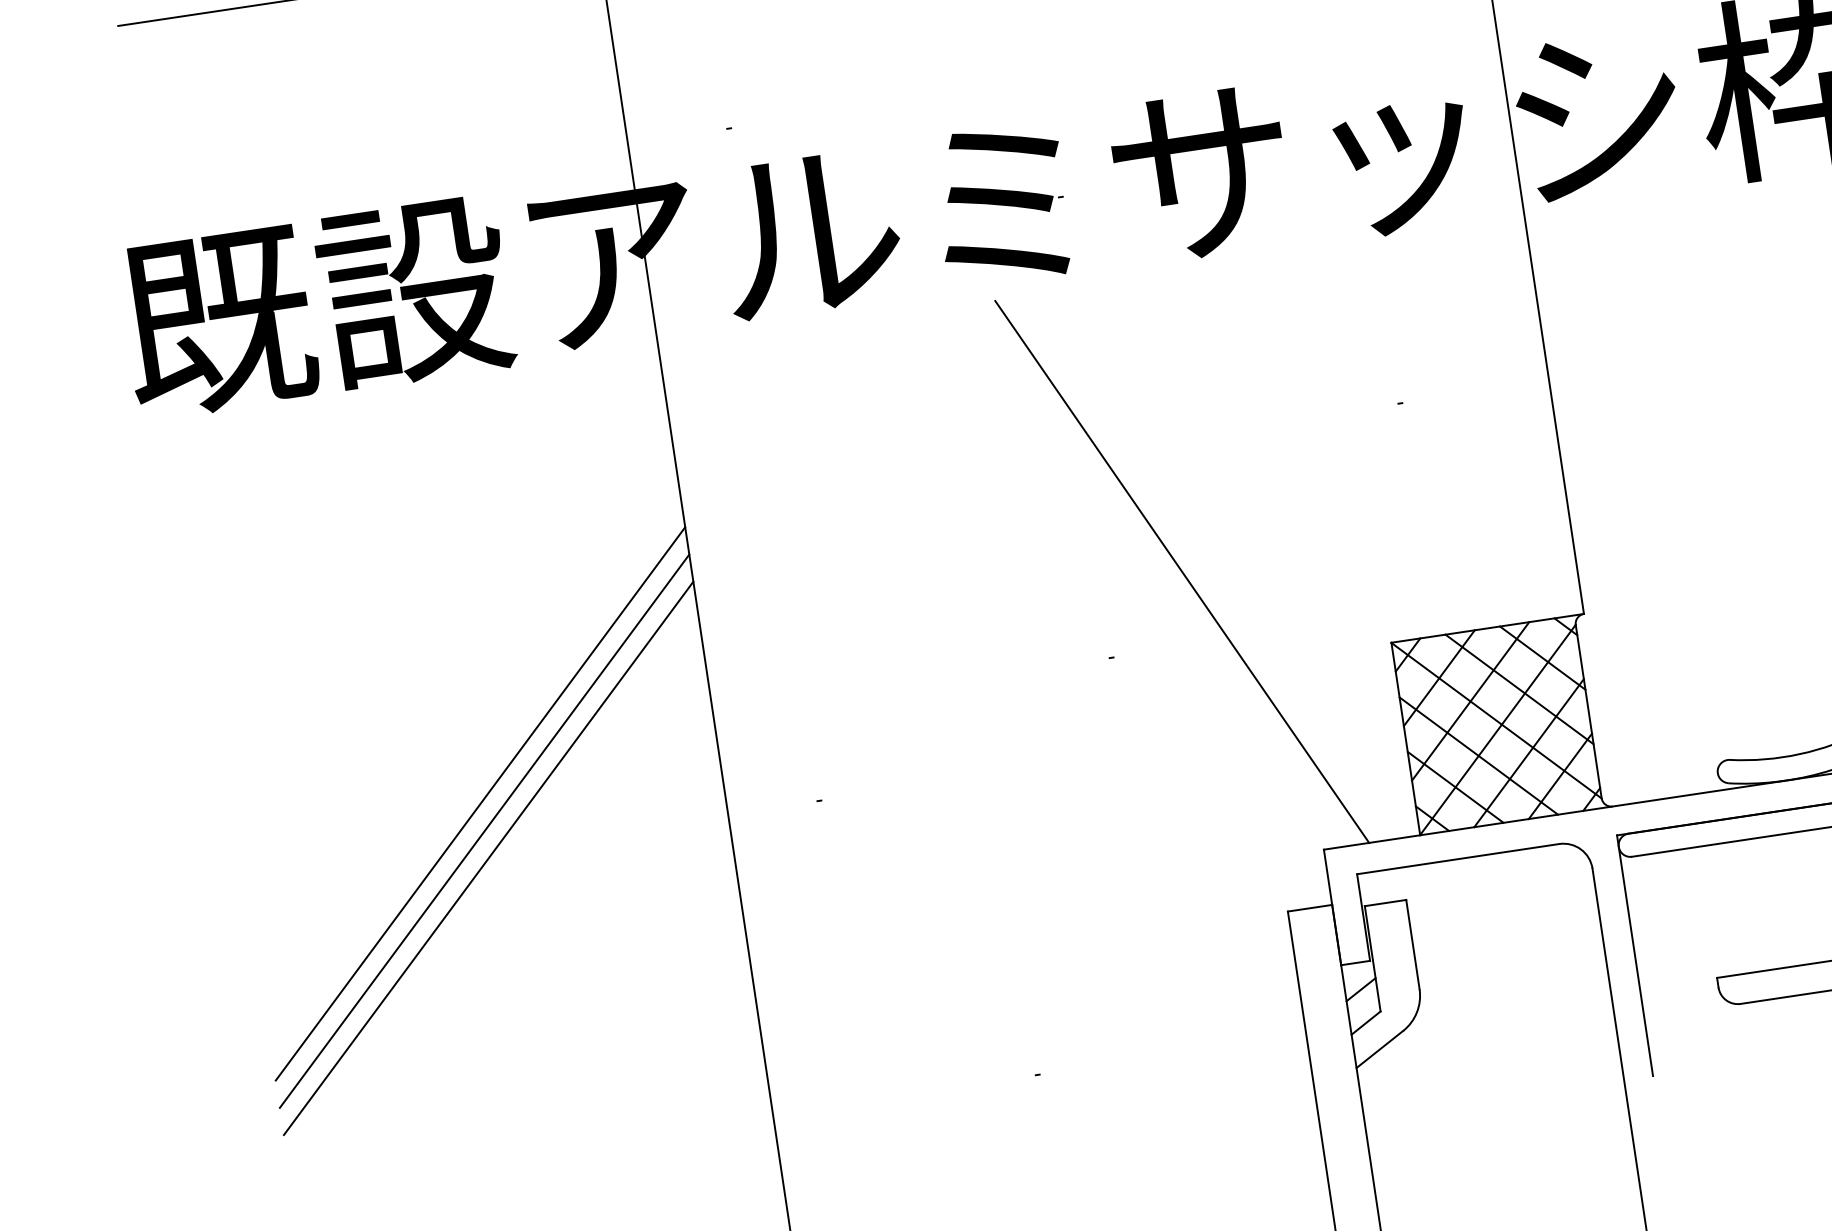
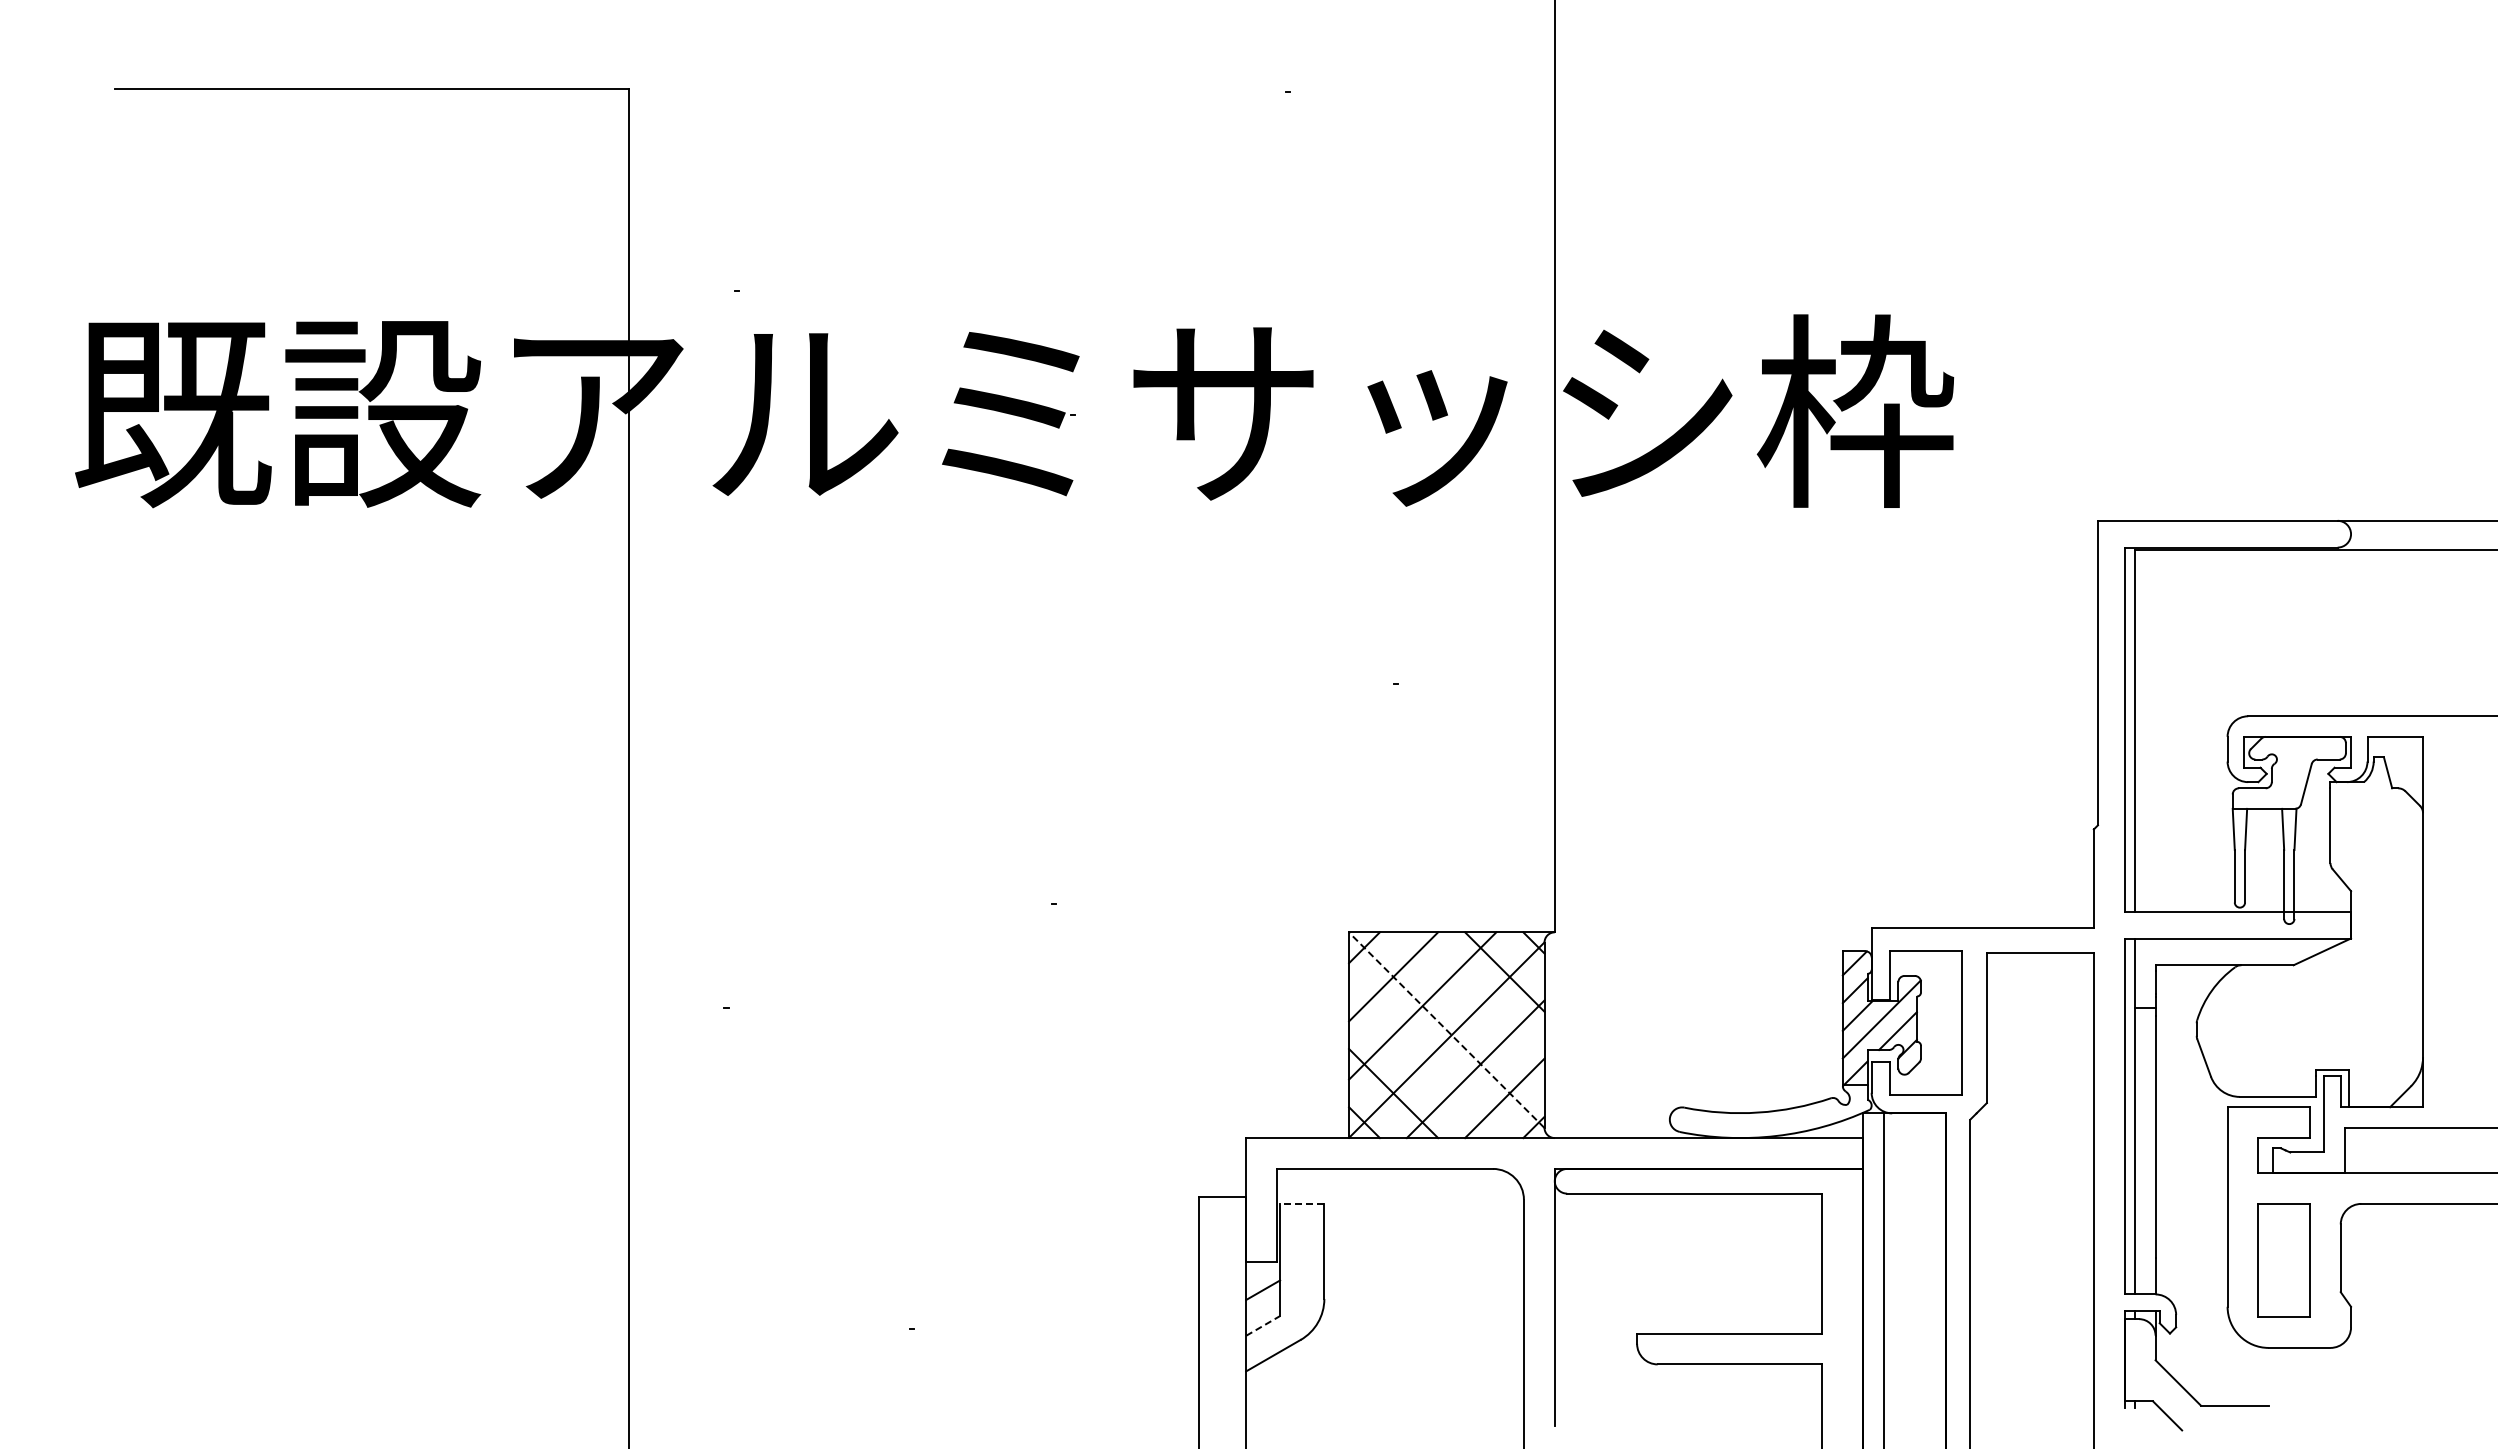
line: (1182, 571) -> (1141, 825), removed
line: (1519, 688) -> (1475, 1000), removed
line: (1496, 720) -> (1446, 1029), solid -> dashed
line: (1478, 756) -> (1422, 1064), removed
line: (480, 803) -> (371, 958), removed
line: (484, 831) -> (371, 987), removed
line: (488, 858) -> (371, 1016), removed
line: (1384, 903) -> (1301, 1203), solid -> dashed
line: (1366, 1022) -> (1263, 1325), solid -> dashed

